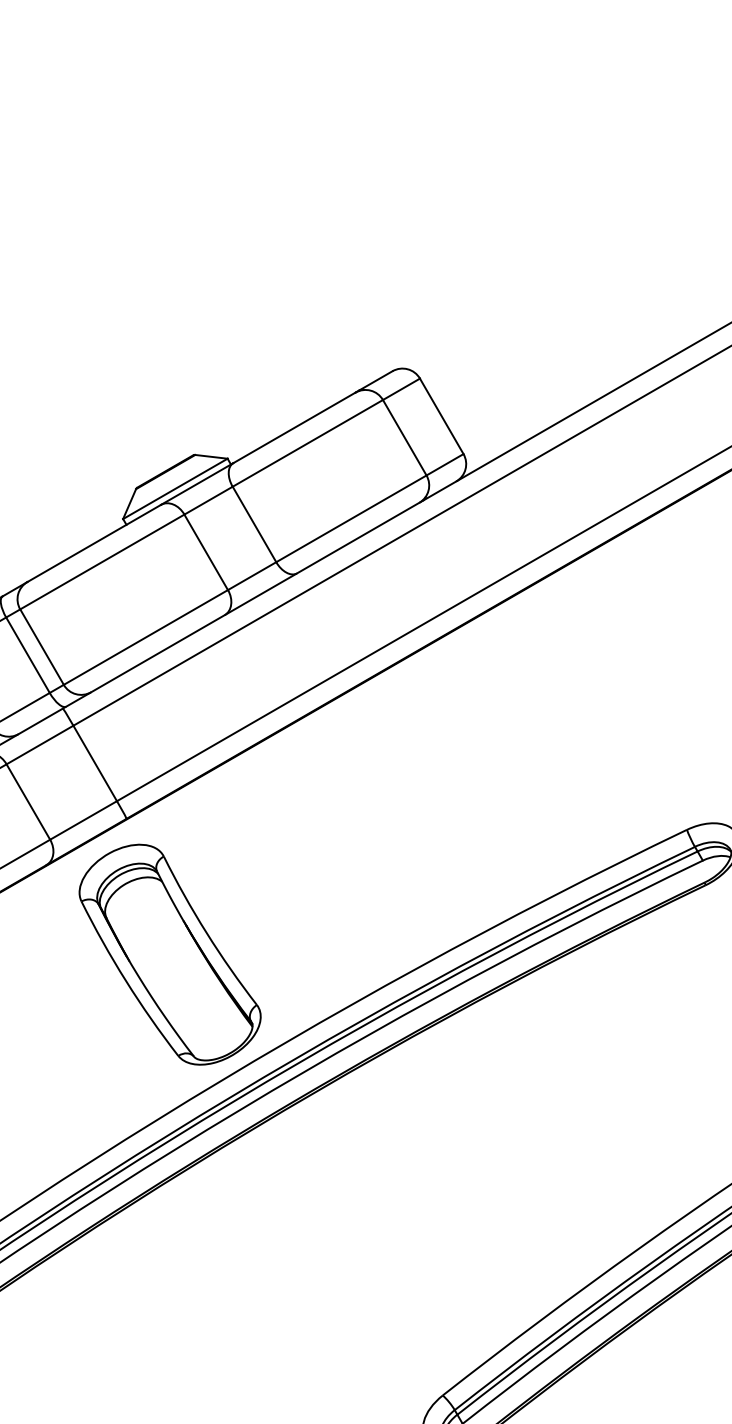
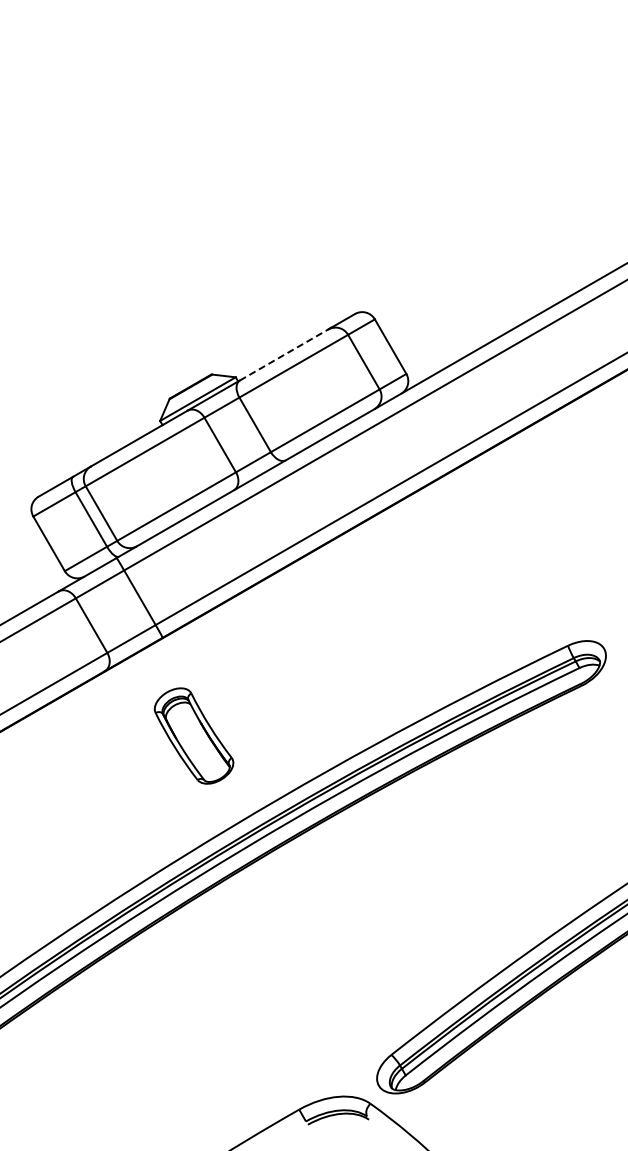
line: (295, 428) -> (284, 355), solid -> dashed
part: (169, 953) -> (193, 735), size x0.6

